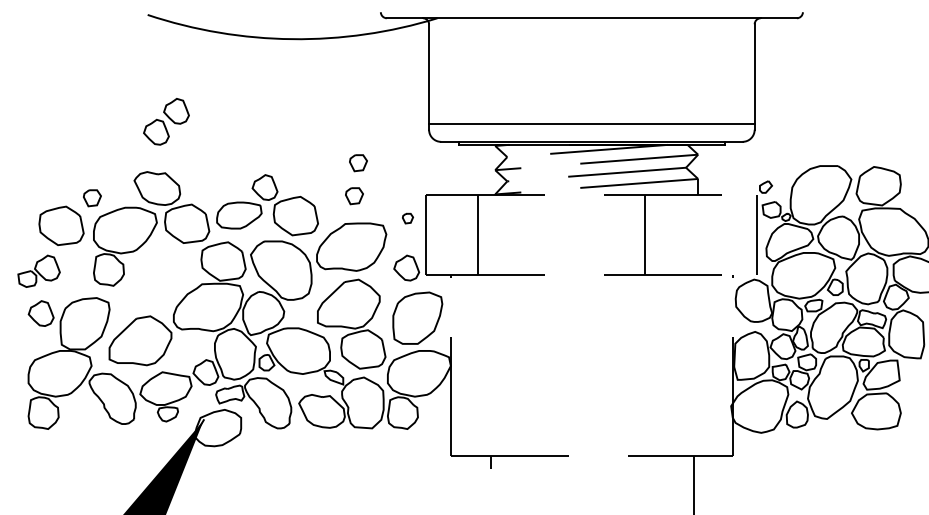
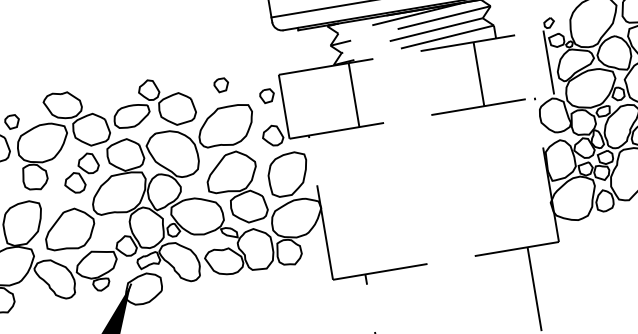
part: (166, 121) -> (81, 173), moved
part: (358, 163) -> (220, 58), removed
part: (407, 218) -> (266, 96), size x1.67
line: (477, 235) -> (353, 95), moved
line: (645, 235) -> (479, 74), moved

